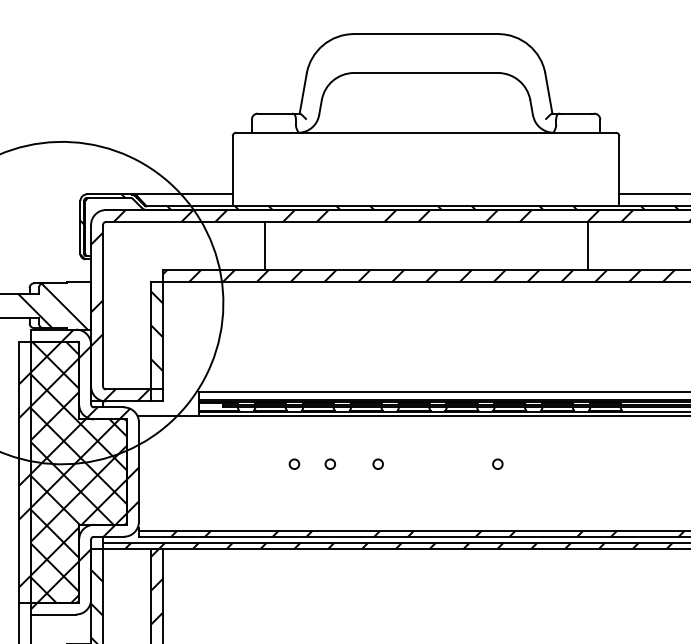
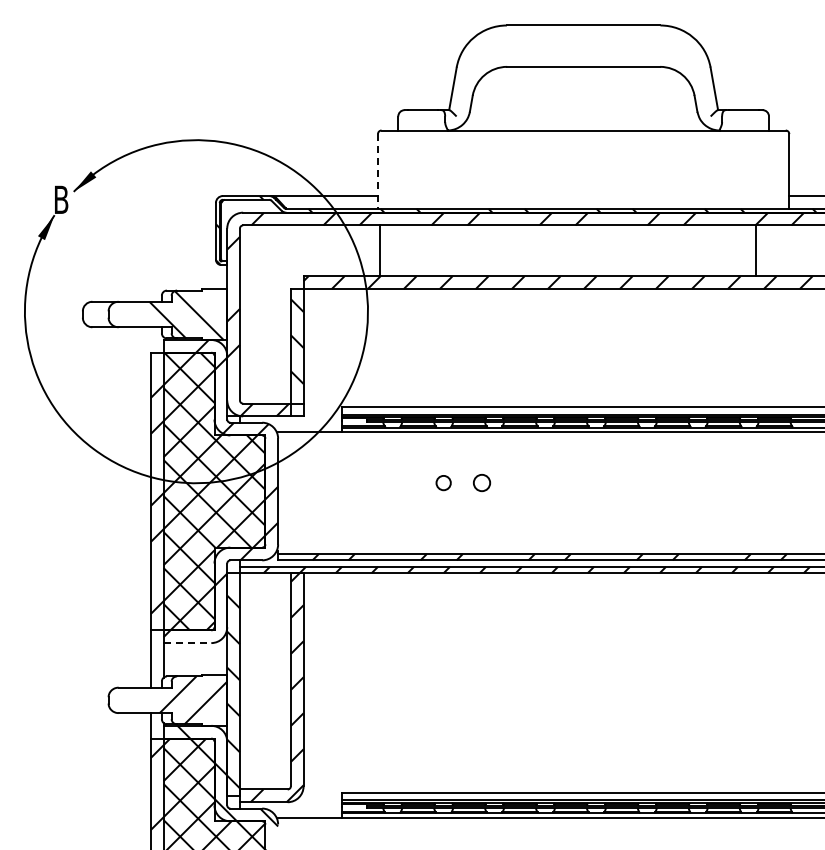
line: (232, 172) -> (377, 172), solid -> dashed
line: (264, 245) -> (379, 250), moved
circle: (294, 464) -> (443, 483), size x1.4
circle: (330, 464) -> (481, 483), size x1.6
circle: (377, 464) -> (532, 483), removed
circle: (497, 464) -> (659, 483), removed
line: (53, 614) -> (187, 643), solid -> dashed

